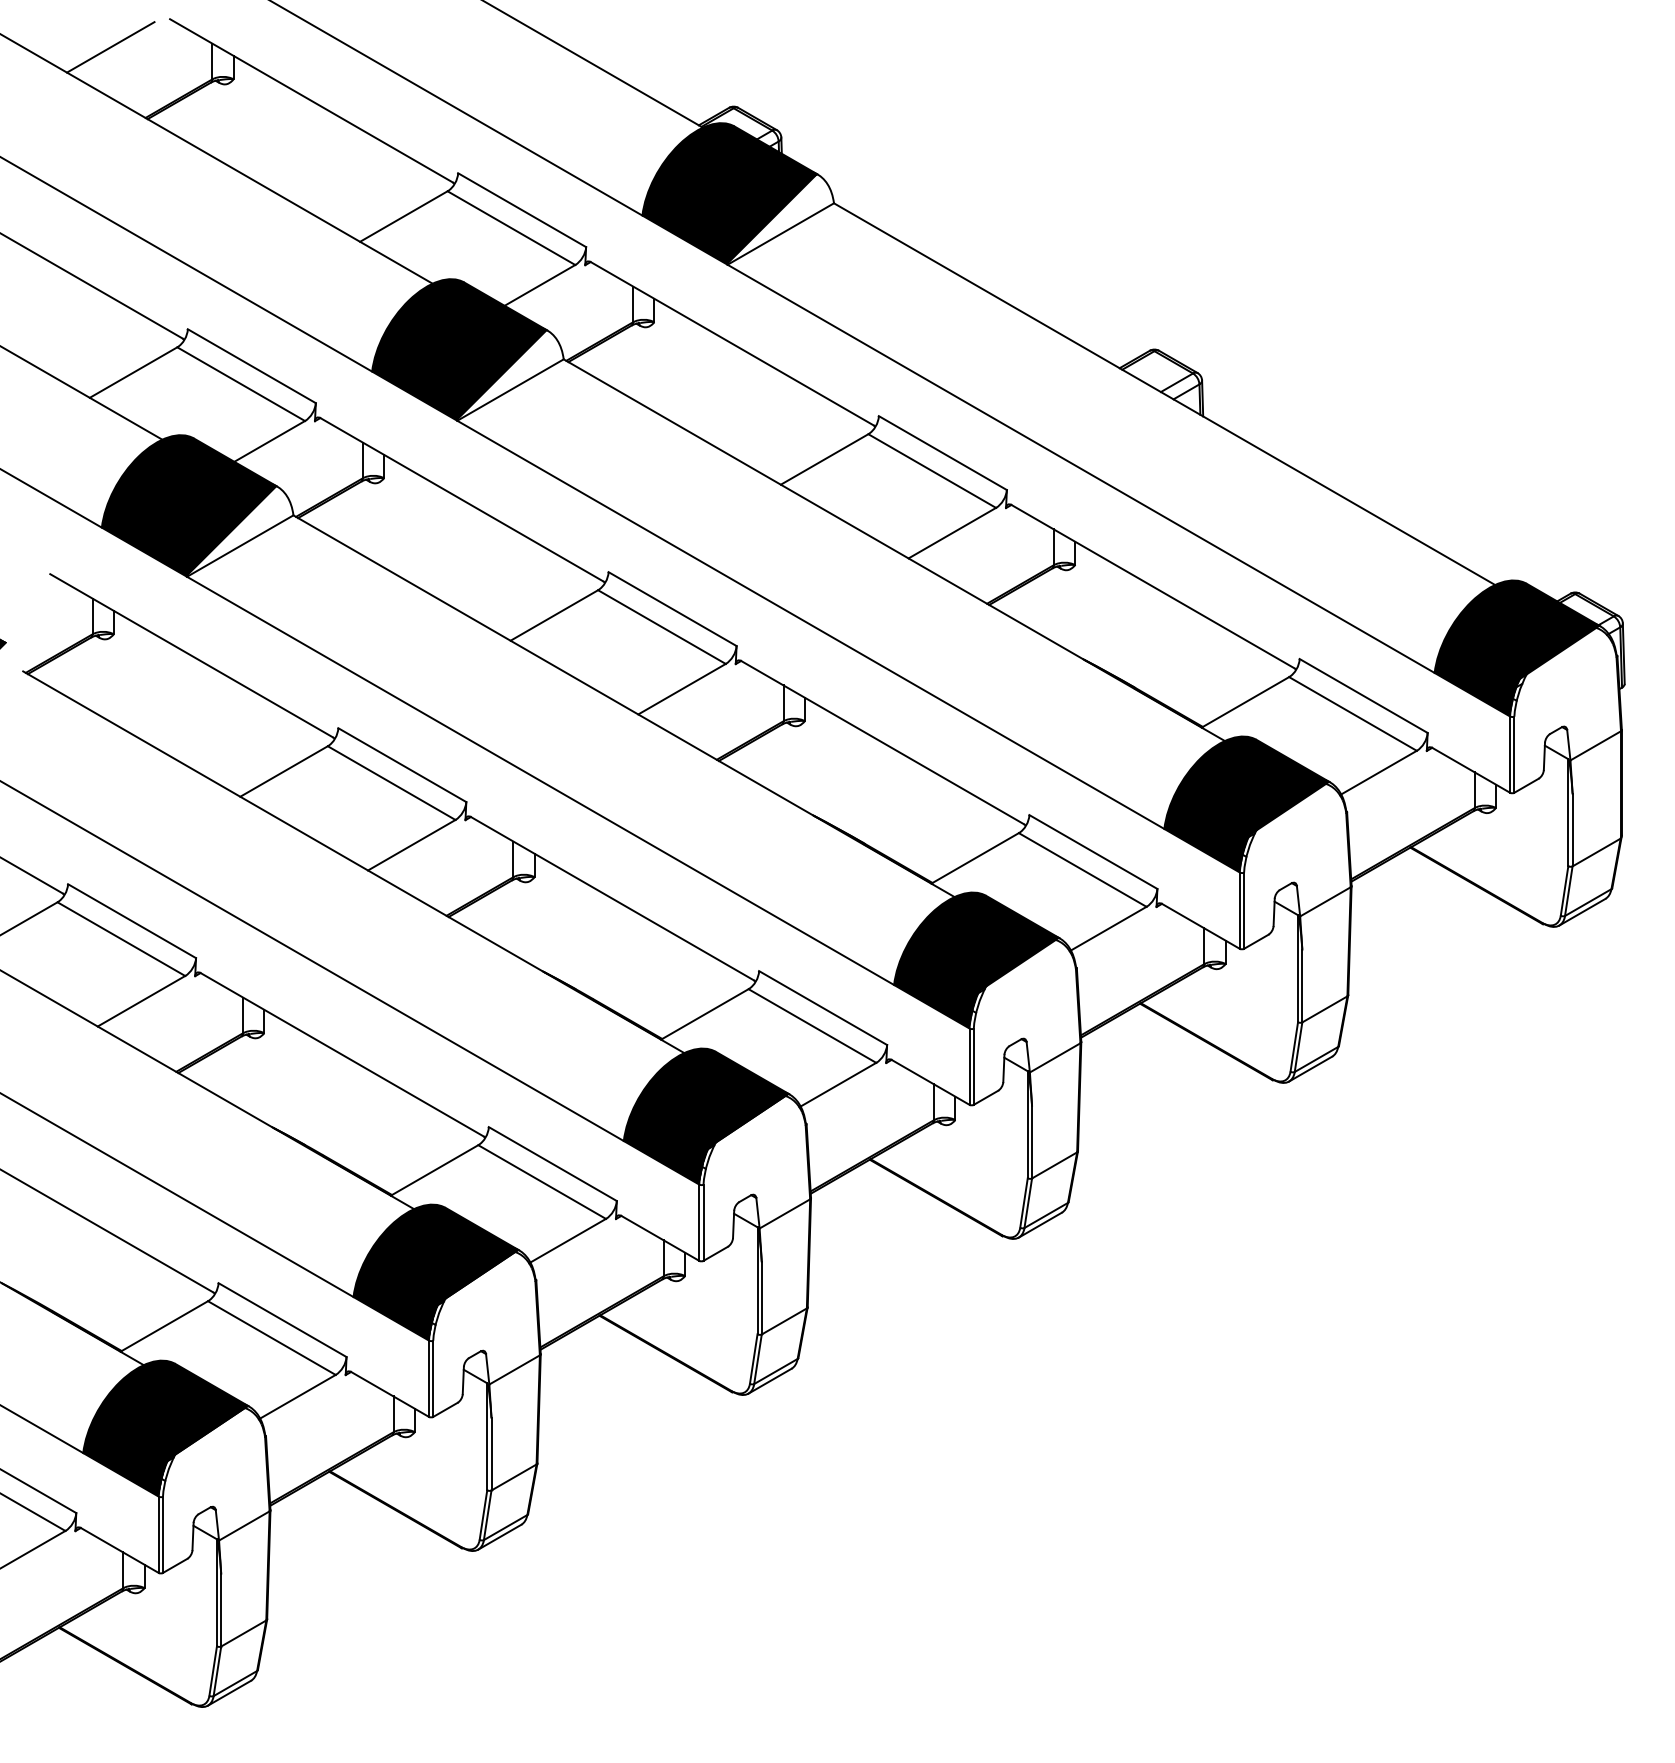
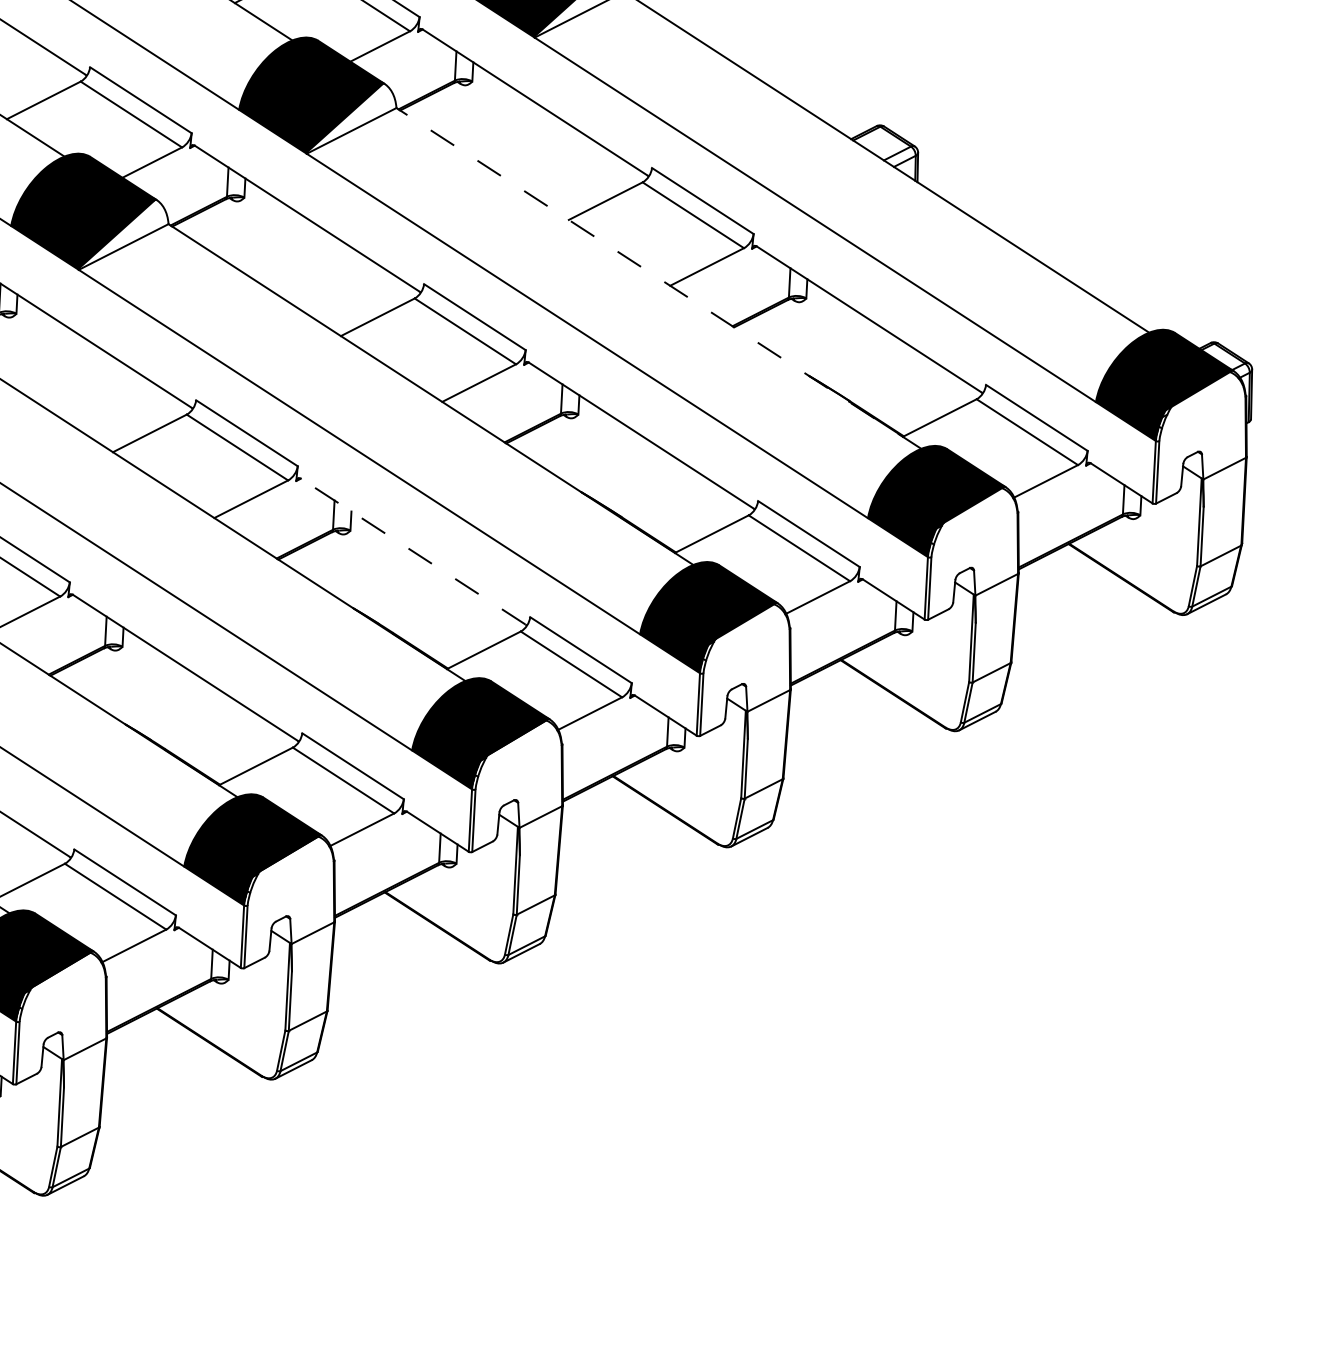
line: (894, 550) -> (659, 278), solid -> dashed
line: (611, 898) -> (412, 551), solid -> dashed

